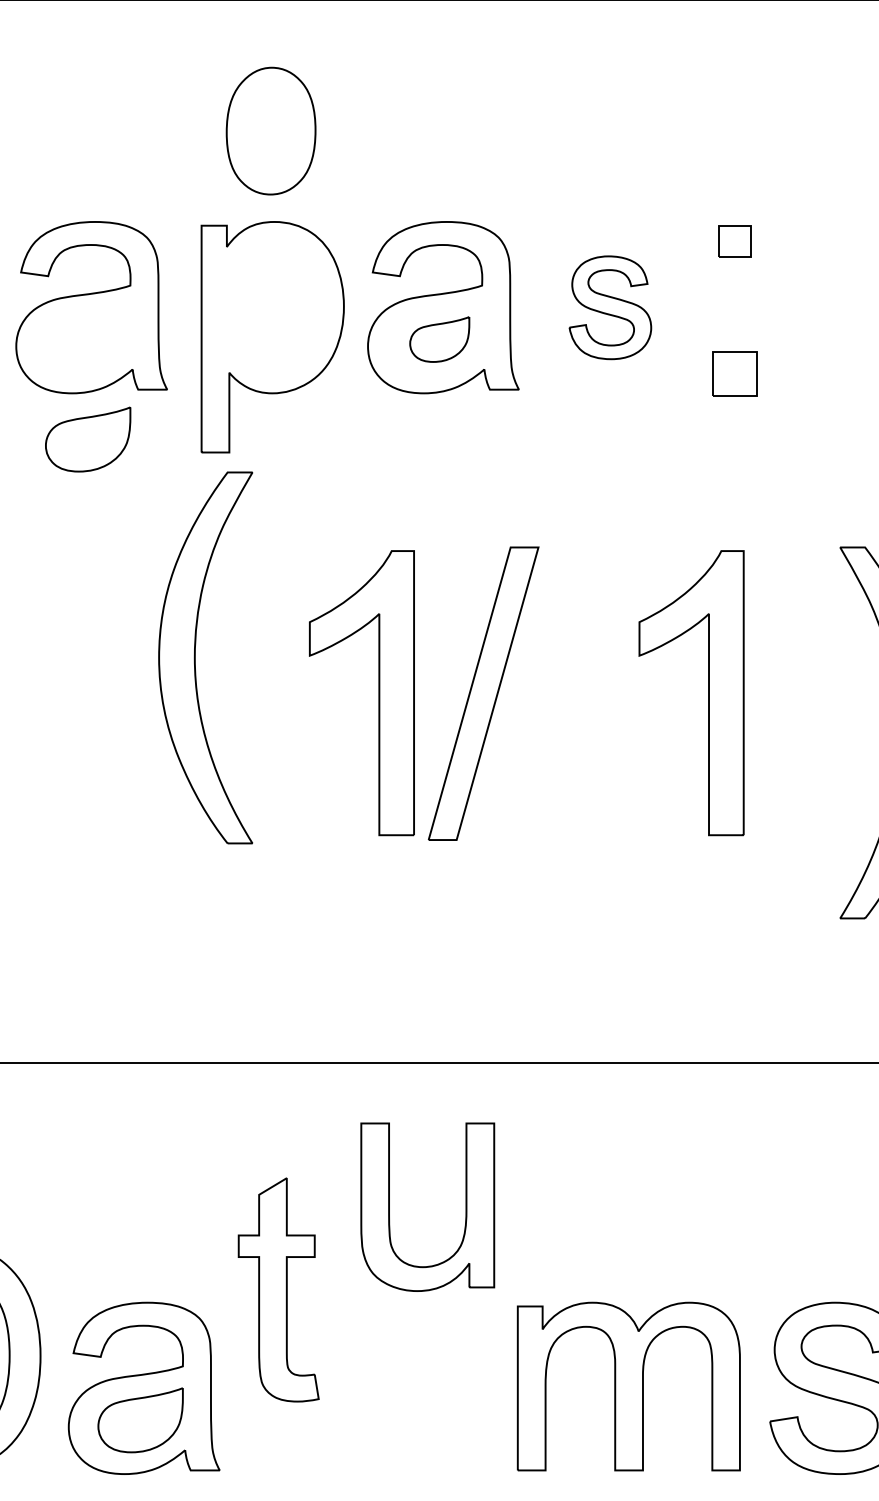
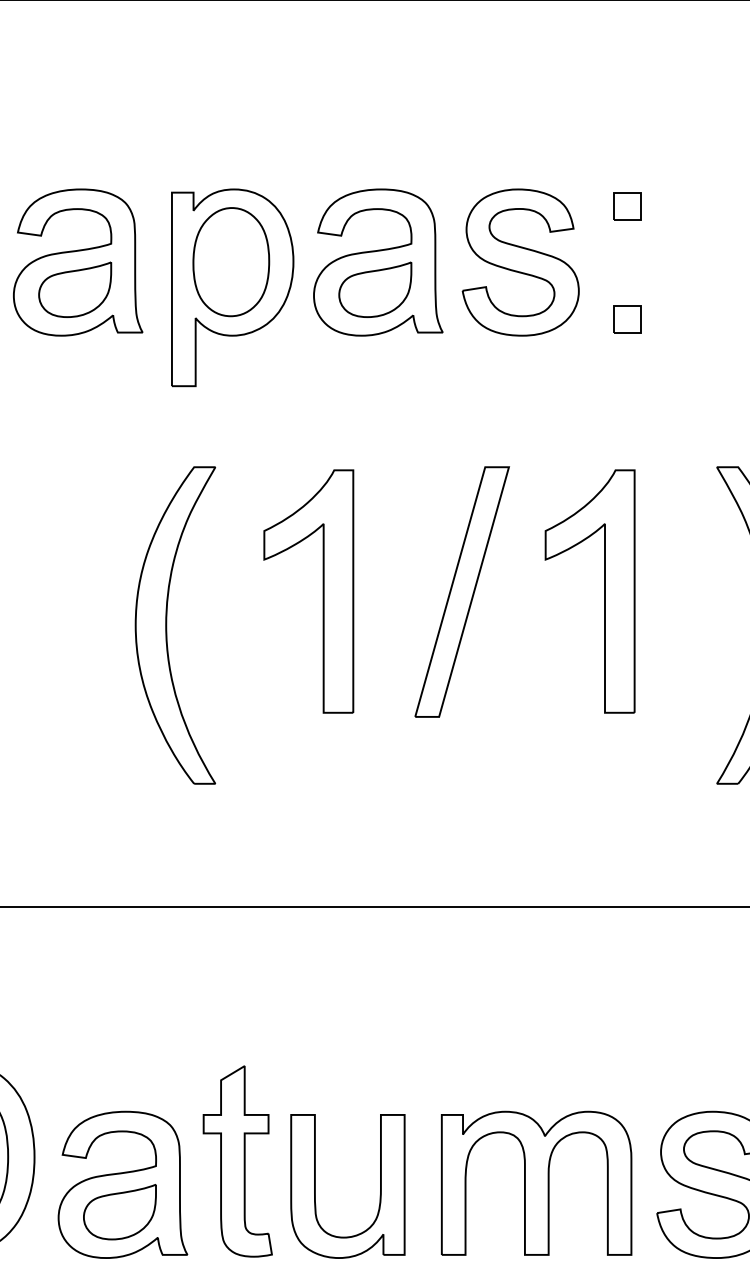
part: (270, 130) -> (230, 261), moved
part: (610, 307) -> (520, 262), size x1.67
part: (439, 339) -> (375, 289), size x1.43
part: (734, 373) -> (626, 318), size x0.71
part: (88, 439) -> (75, 289), moved
part: (195, 657) -> (166, 625), moved
part: (483, 693) -> (462, 591), moved
part: (389, 1206) -> (315, 1185), moved
part: (278, 1289) -> (237, 1161), moved

